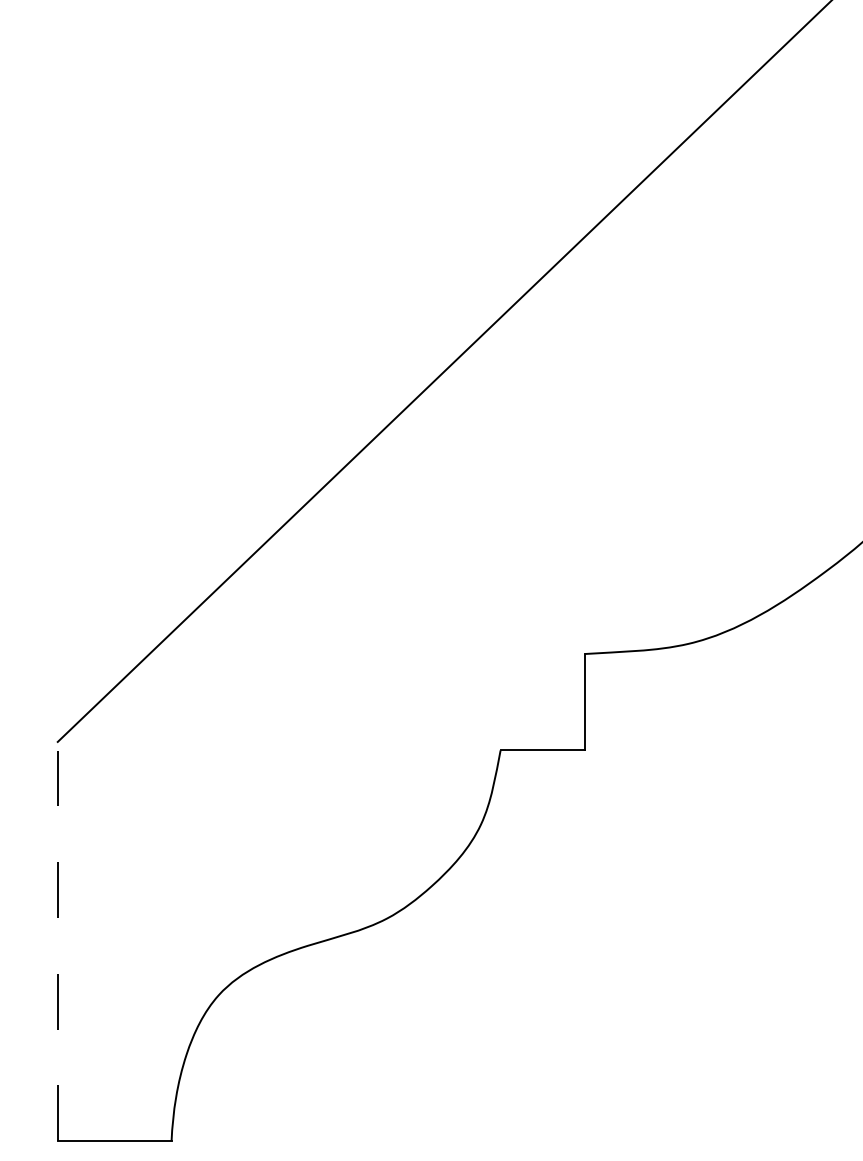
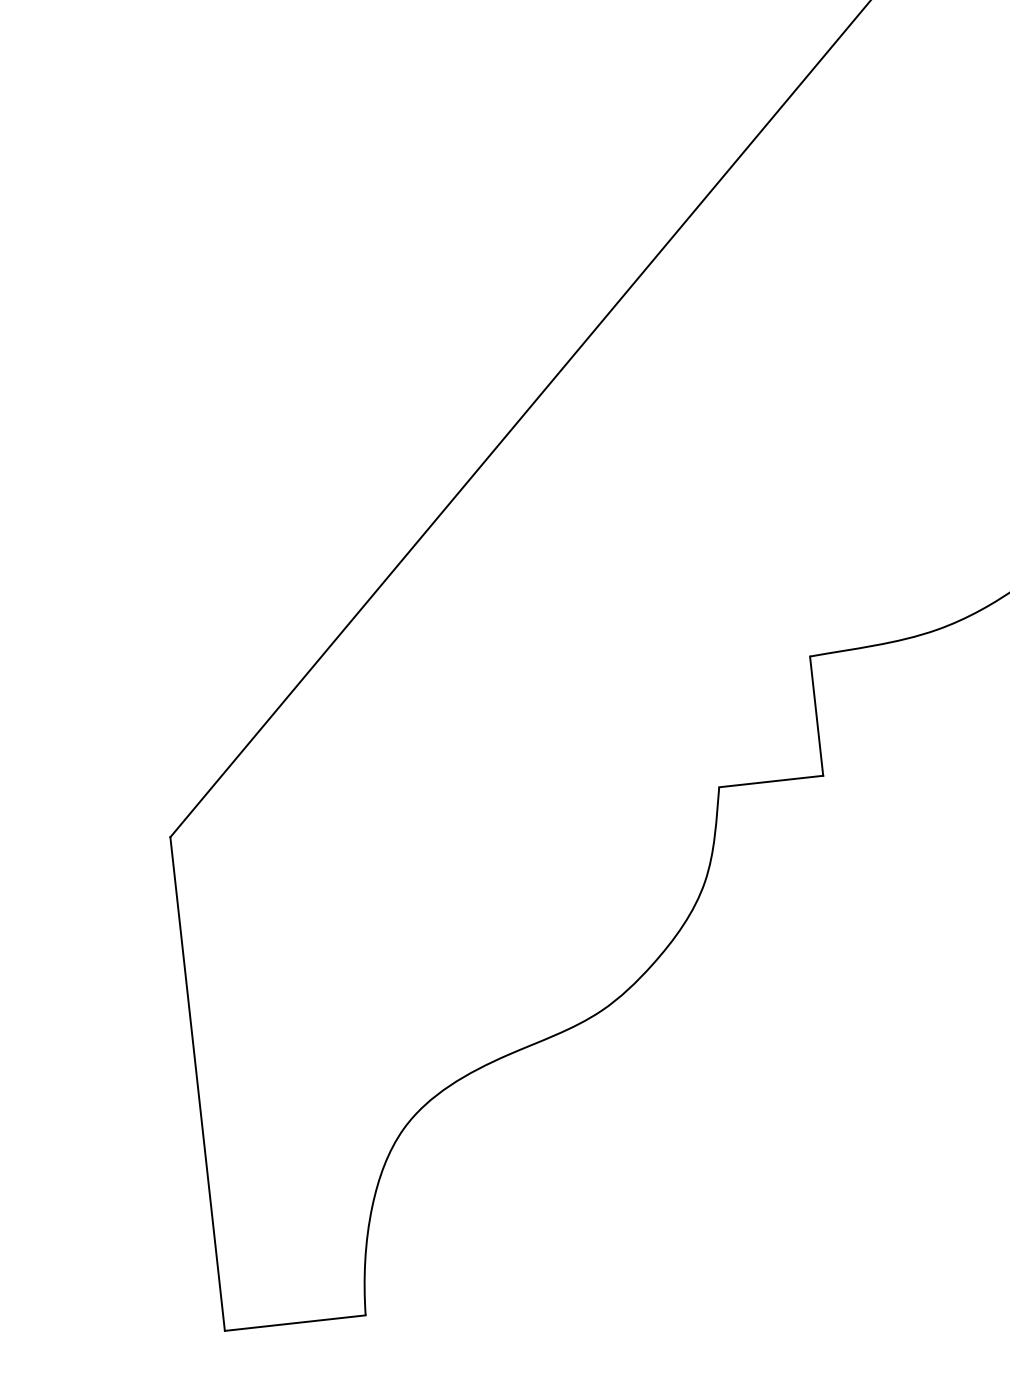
line: (57, 941) -> (197, 1084), dashed -> solid

